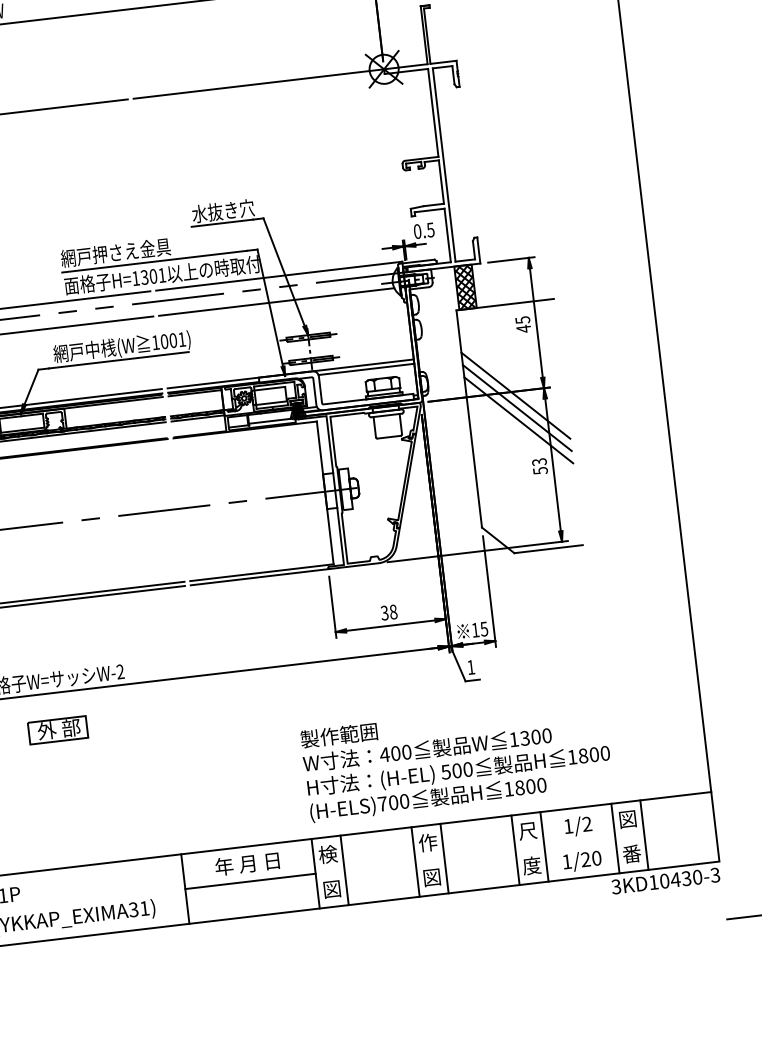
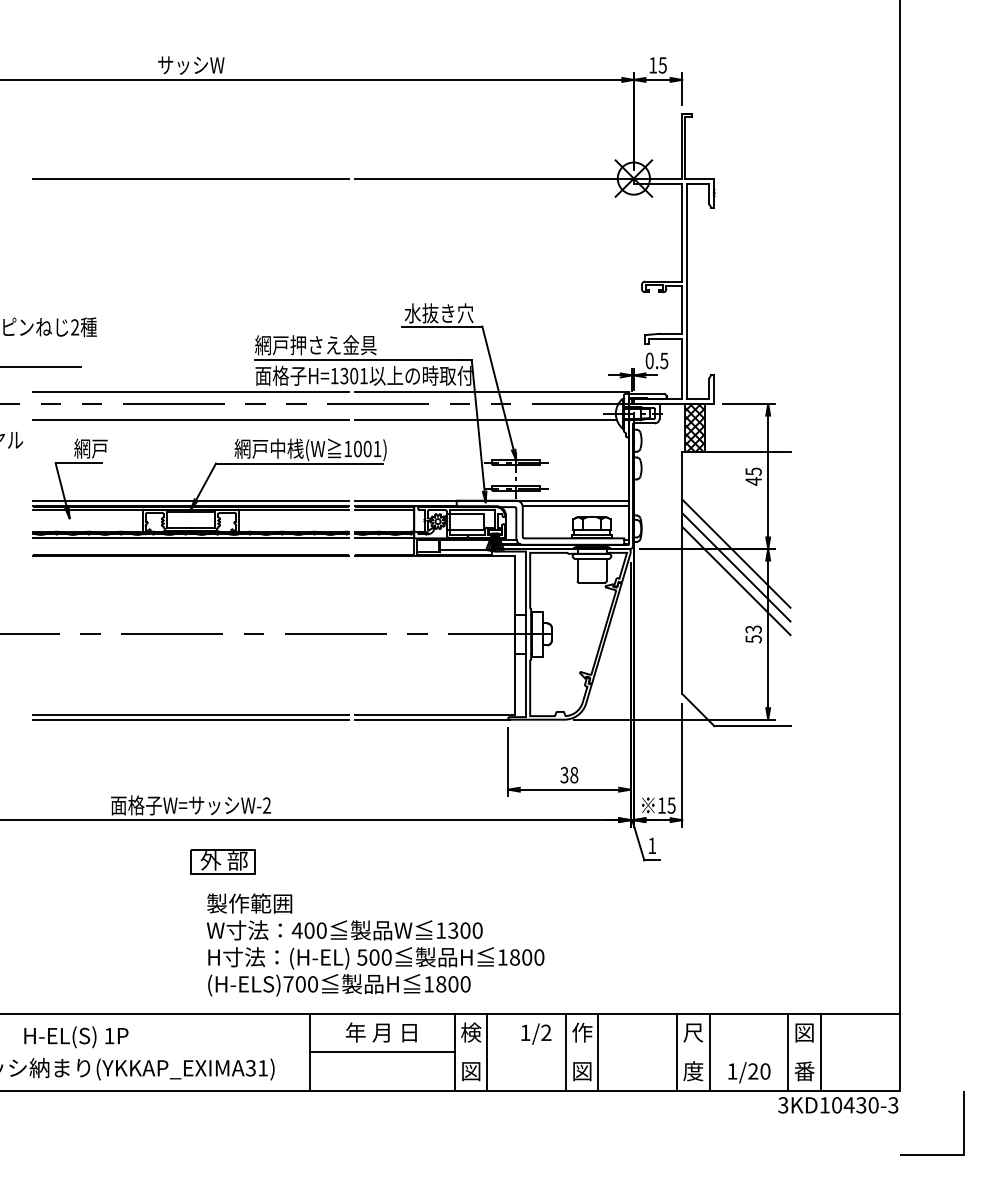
part: (57, 730) -> (222, 861), moved
text: (456, 759) -> (375, 944), moved
text: (578, 825) -> (536, 1033), moved

